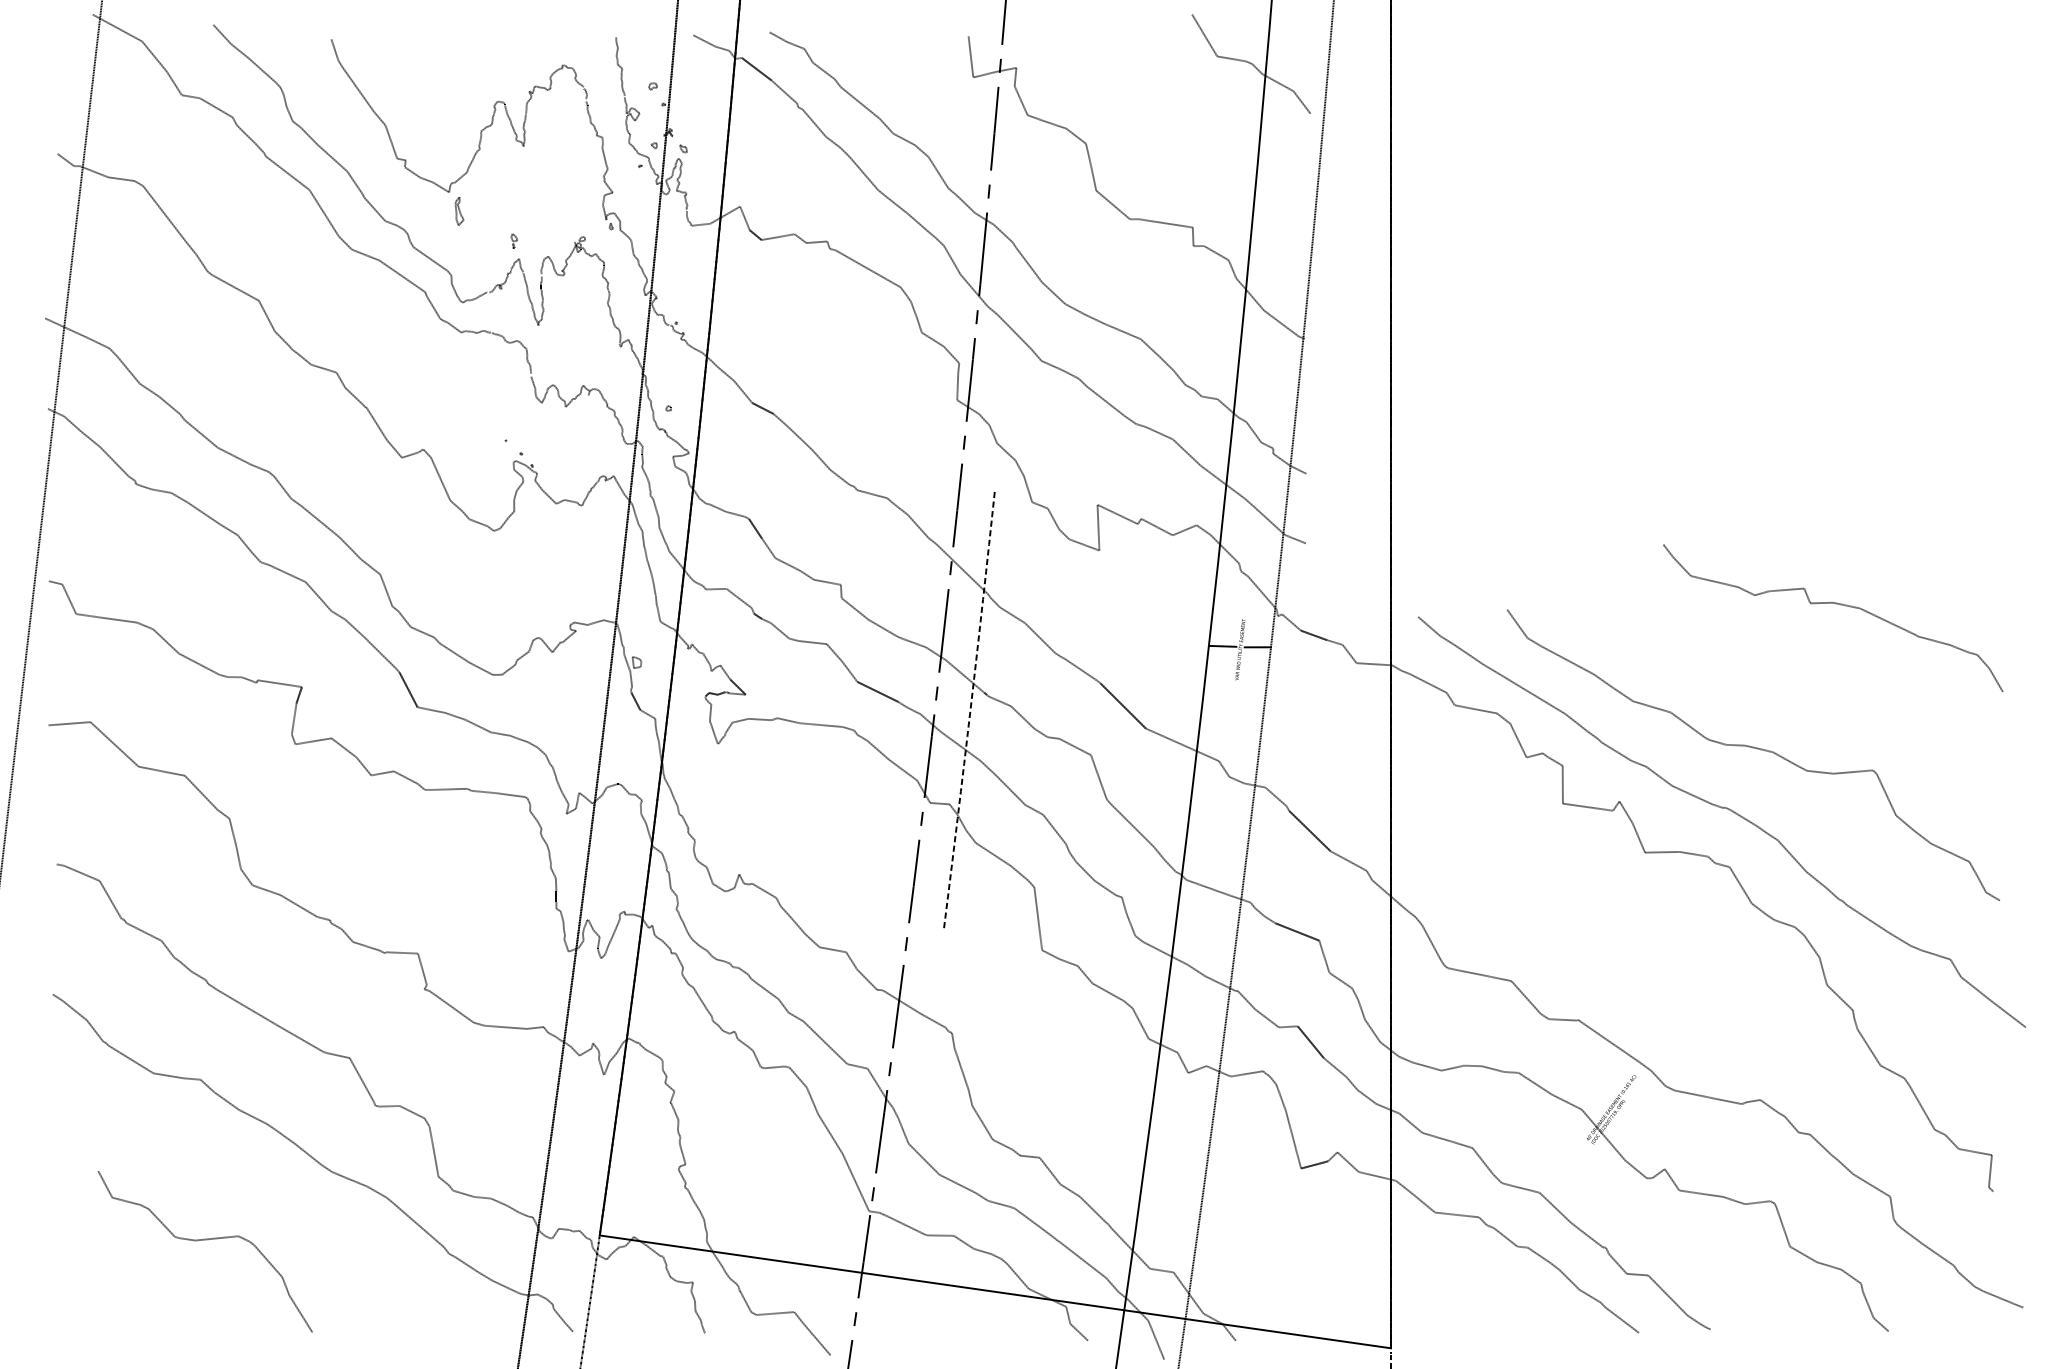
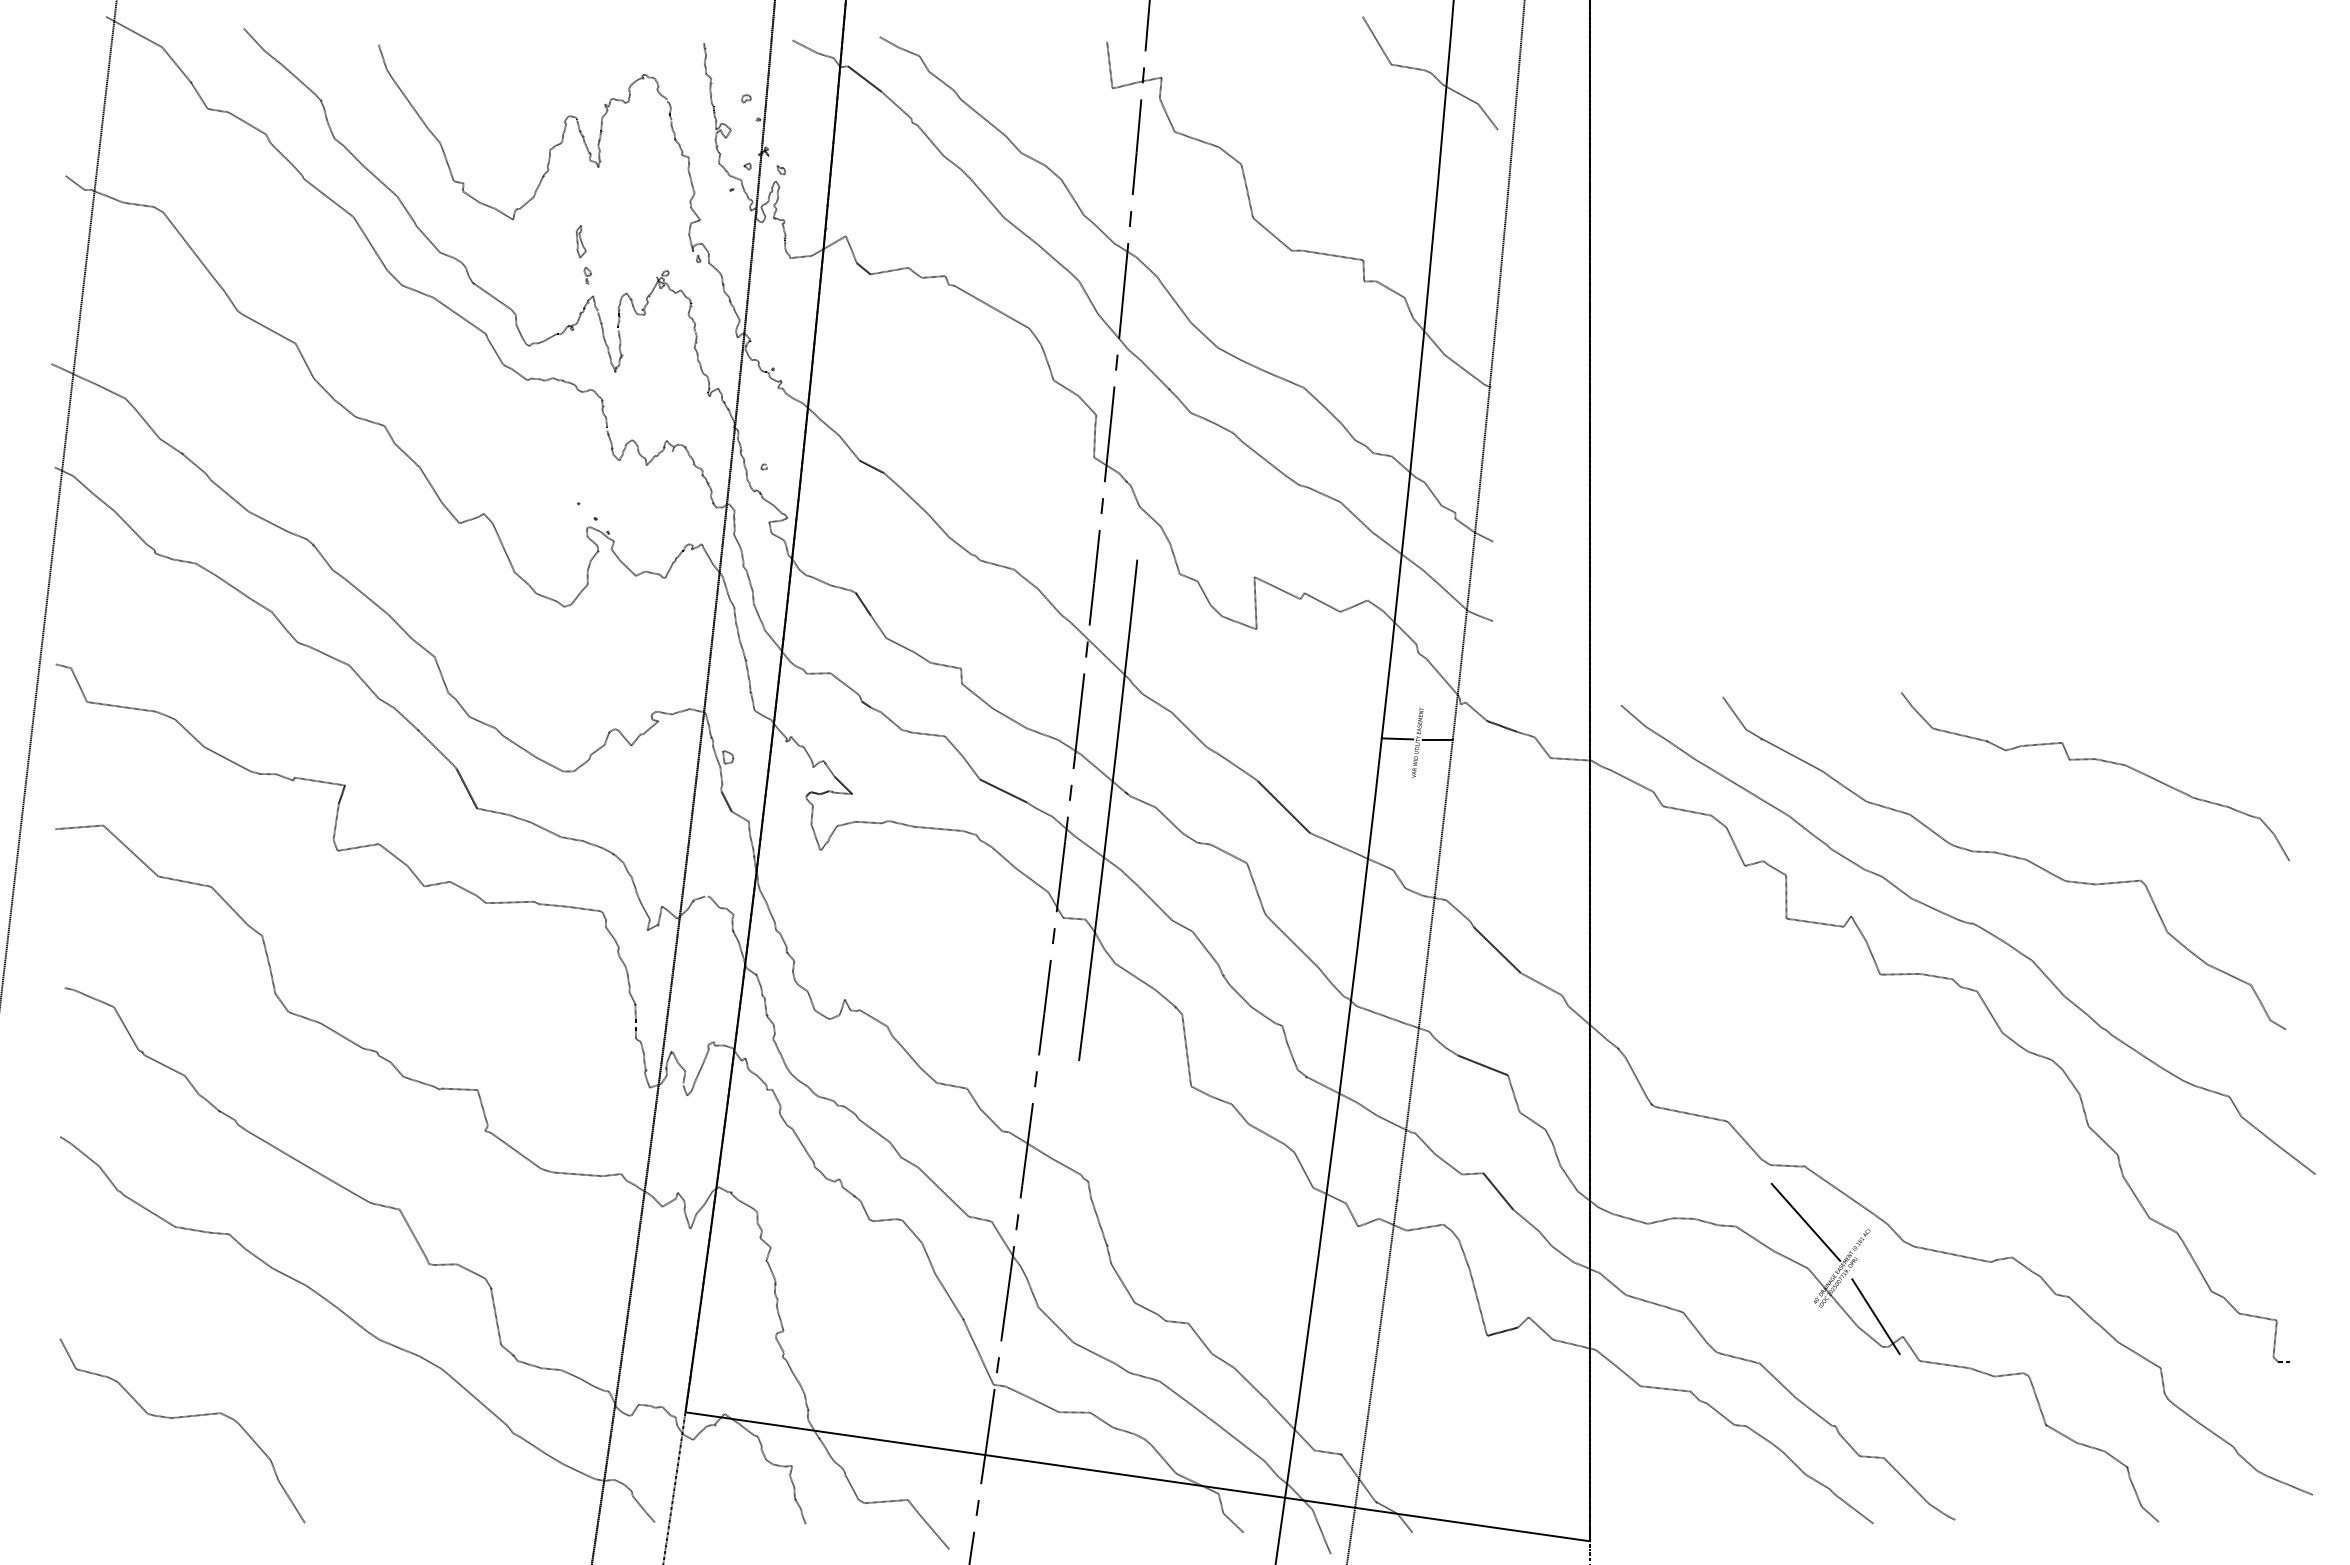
part: (458, 211) -> (580, 241), moved
curve: (1834, 604) -> (2096, 760), moved
arc: (970, 708) -> (1109, 810), dashed -> solid
line: (1579, 1068) -> (1805, 1221), added
line: (1640, 1151) -> (1875, 1316), added
curve: (202, 1240) -> (179, 1418), moved

